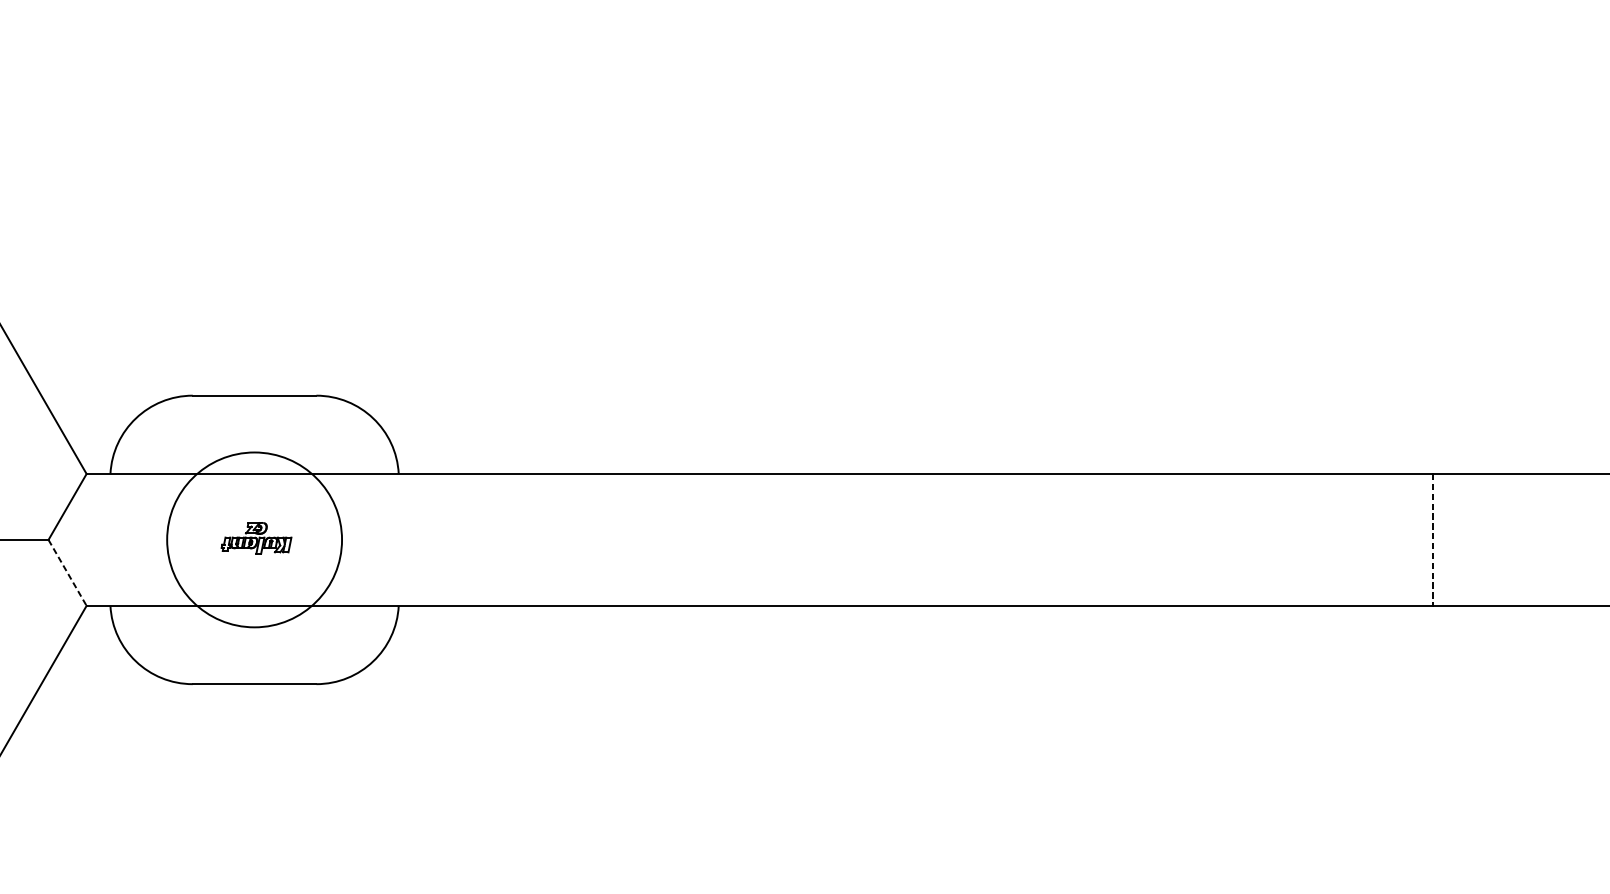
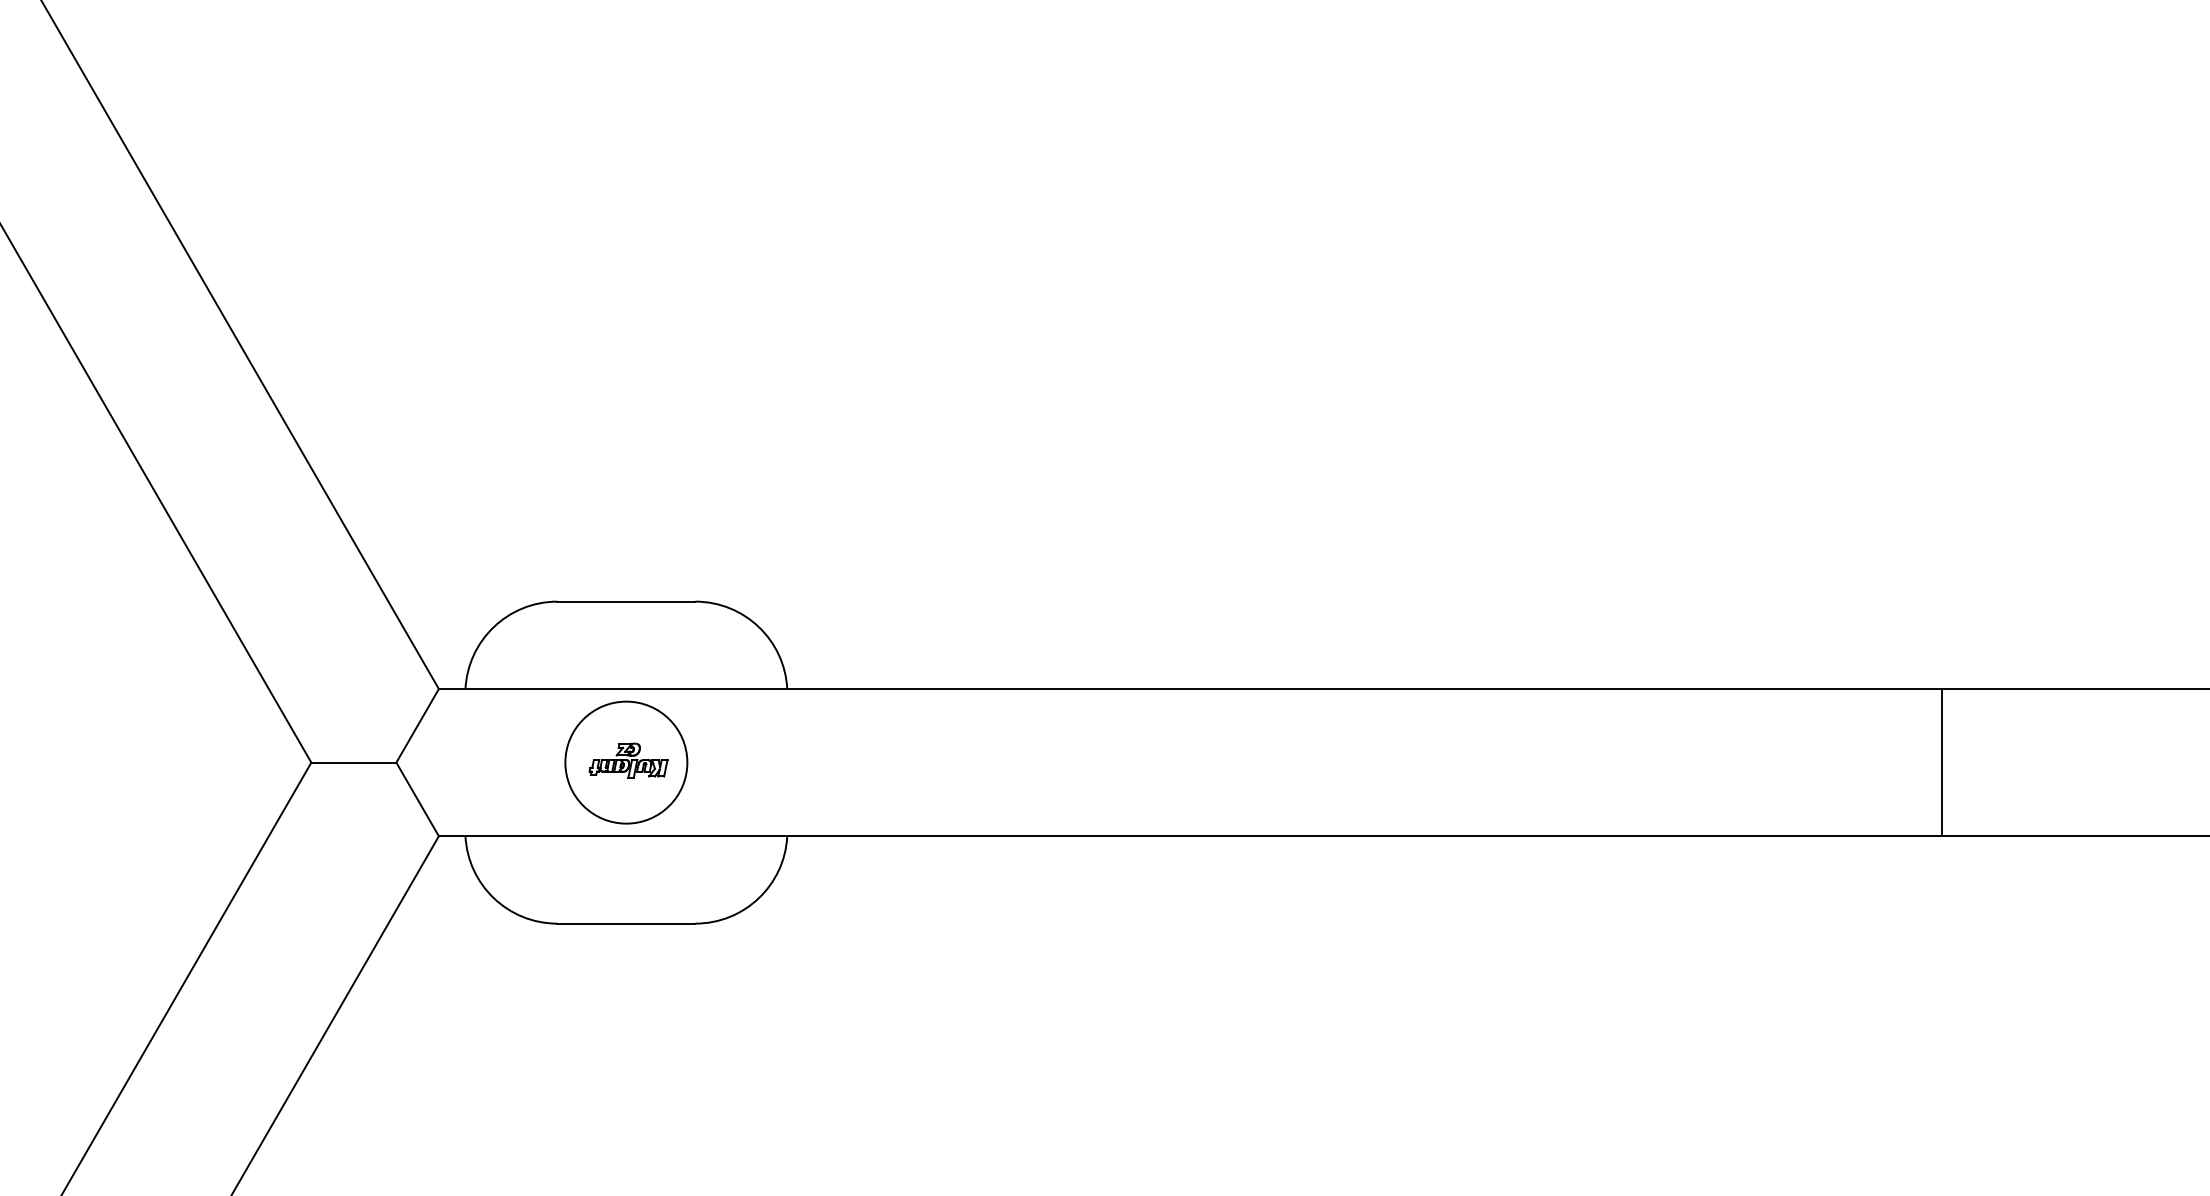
circle: (254, 539) -> (626, 762), size x0.62
line: (1433, 539) -> (1942, 762), dashed -> solid
line: (67, 572) -> (417, 799), dashed -> solid

